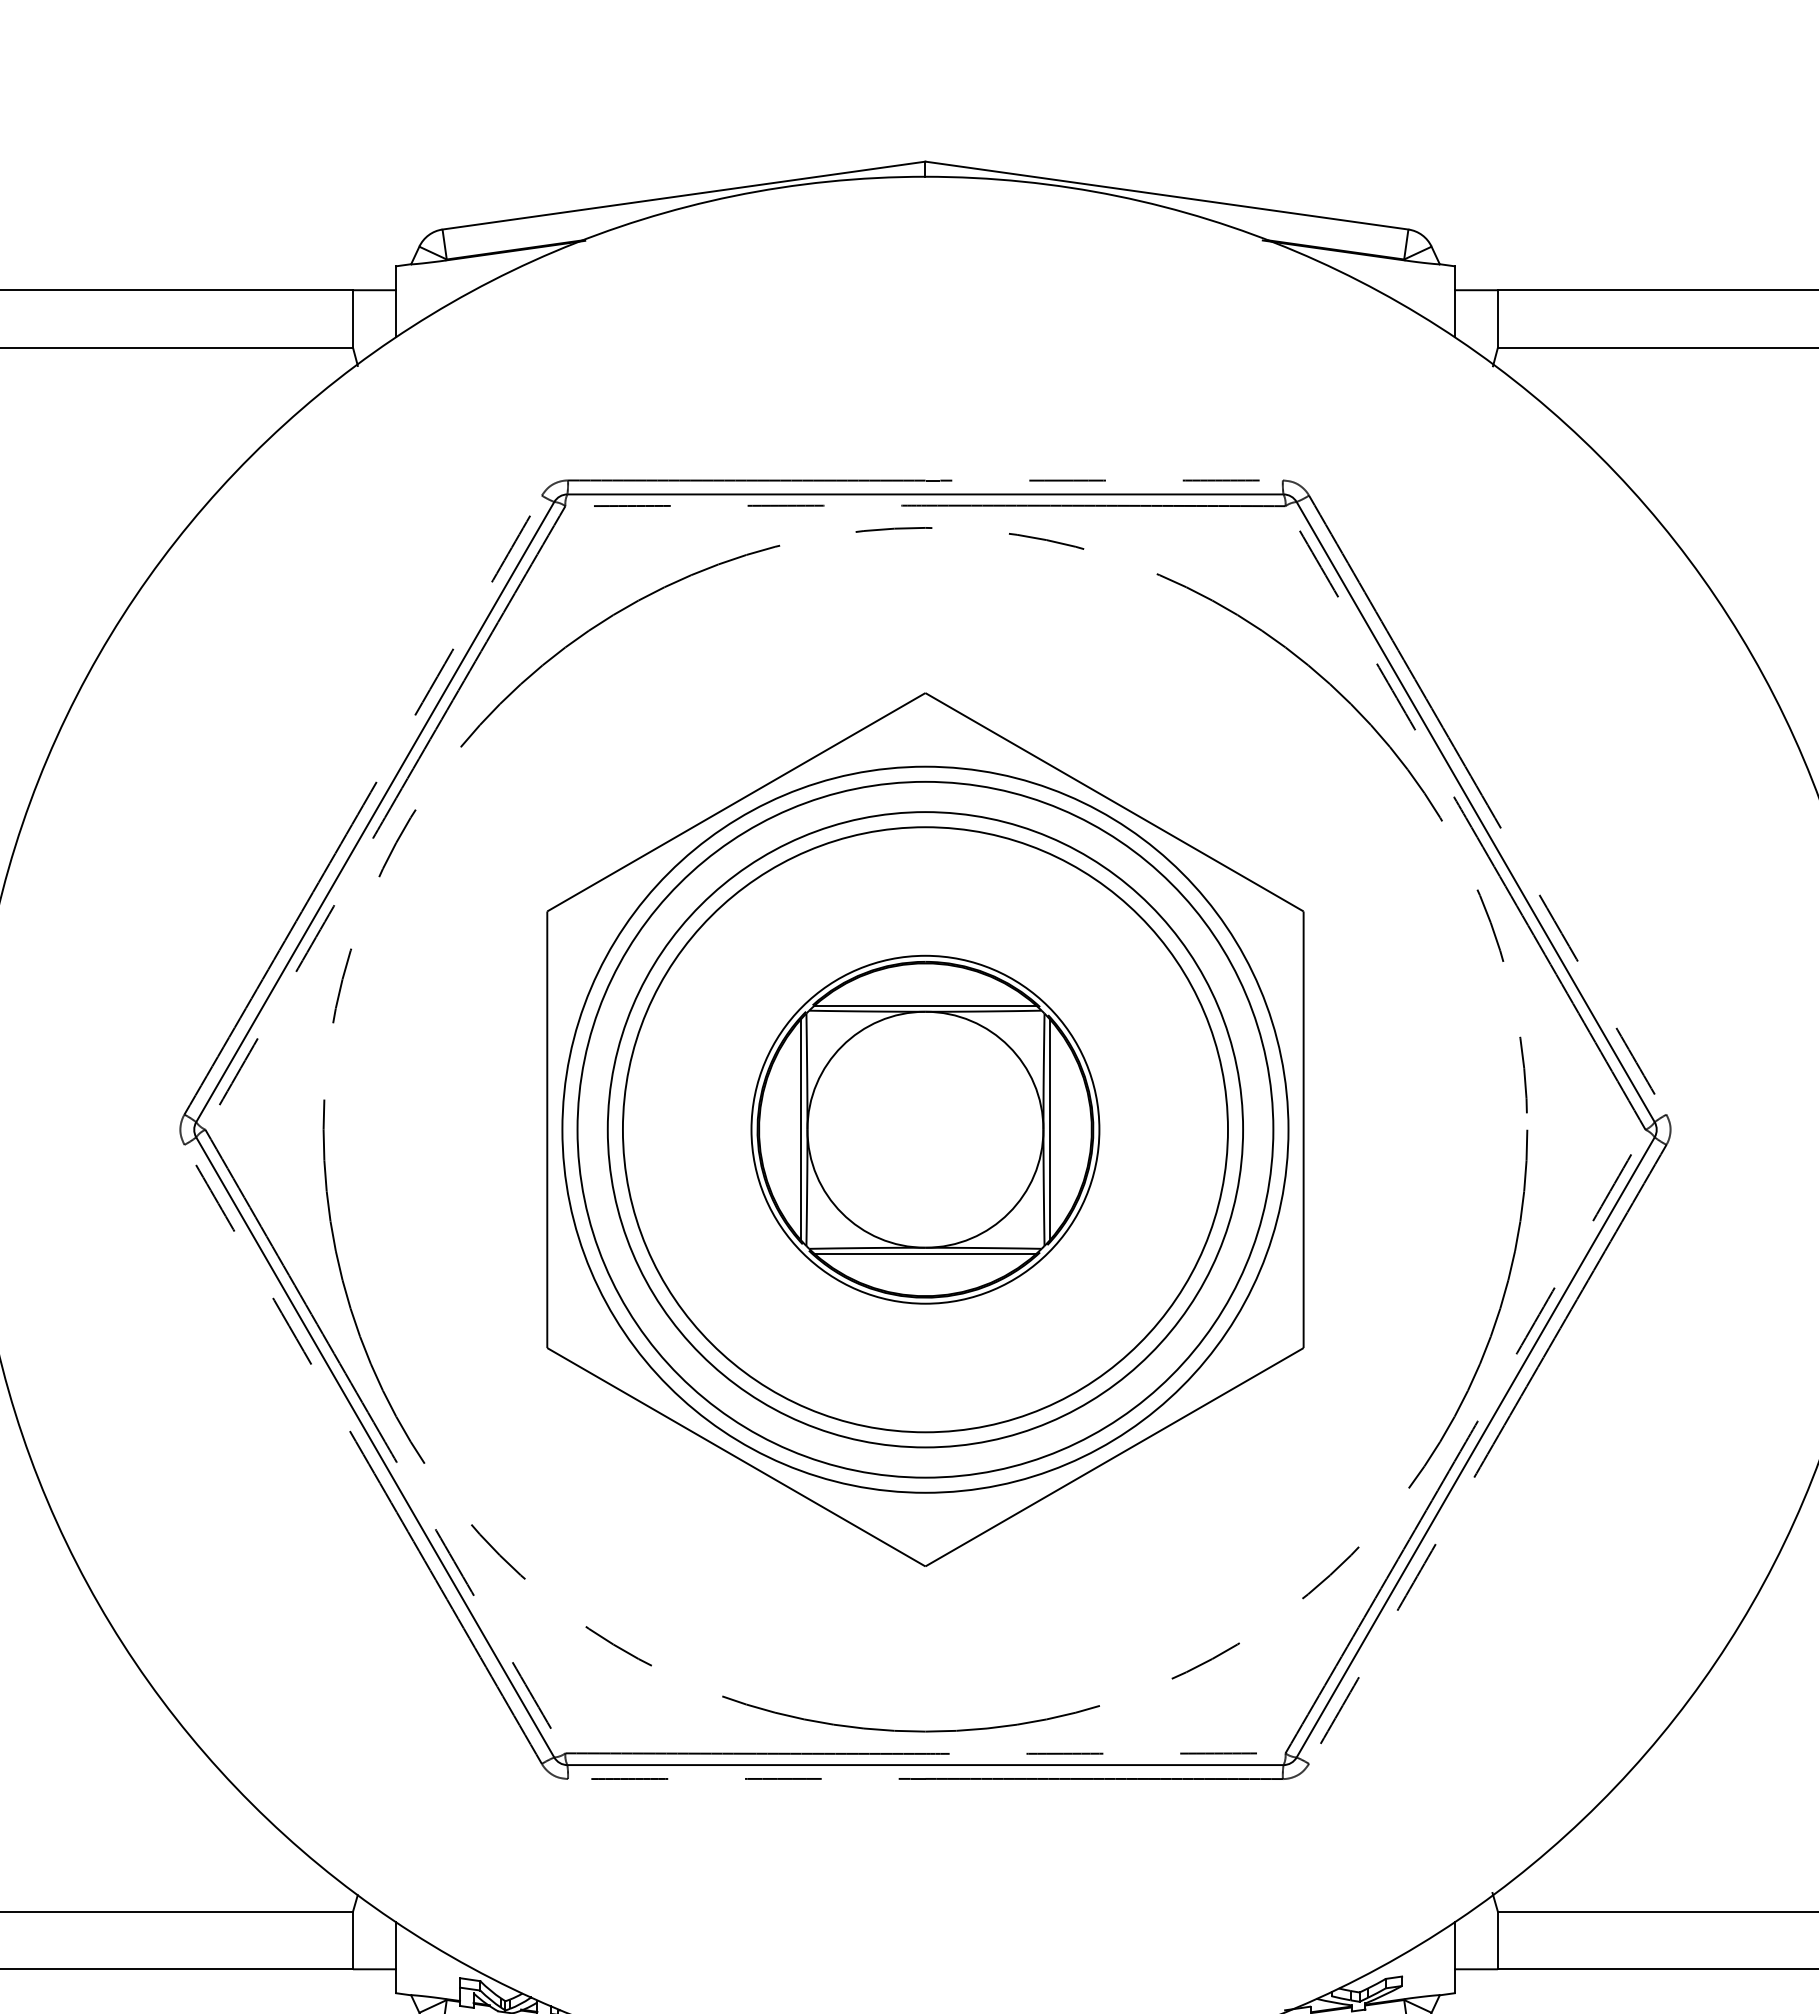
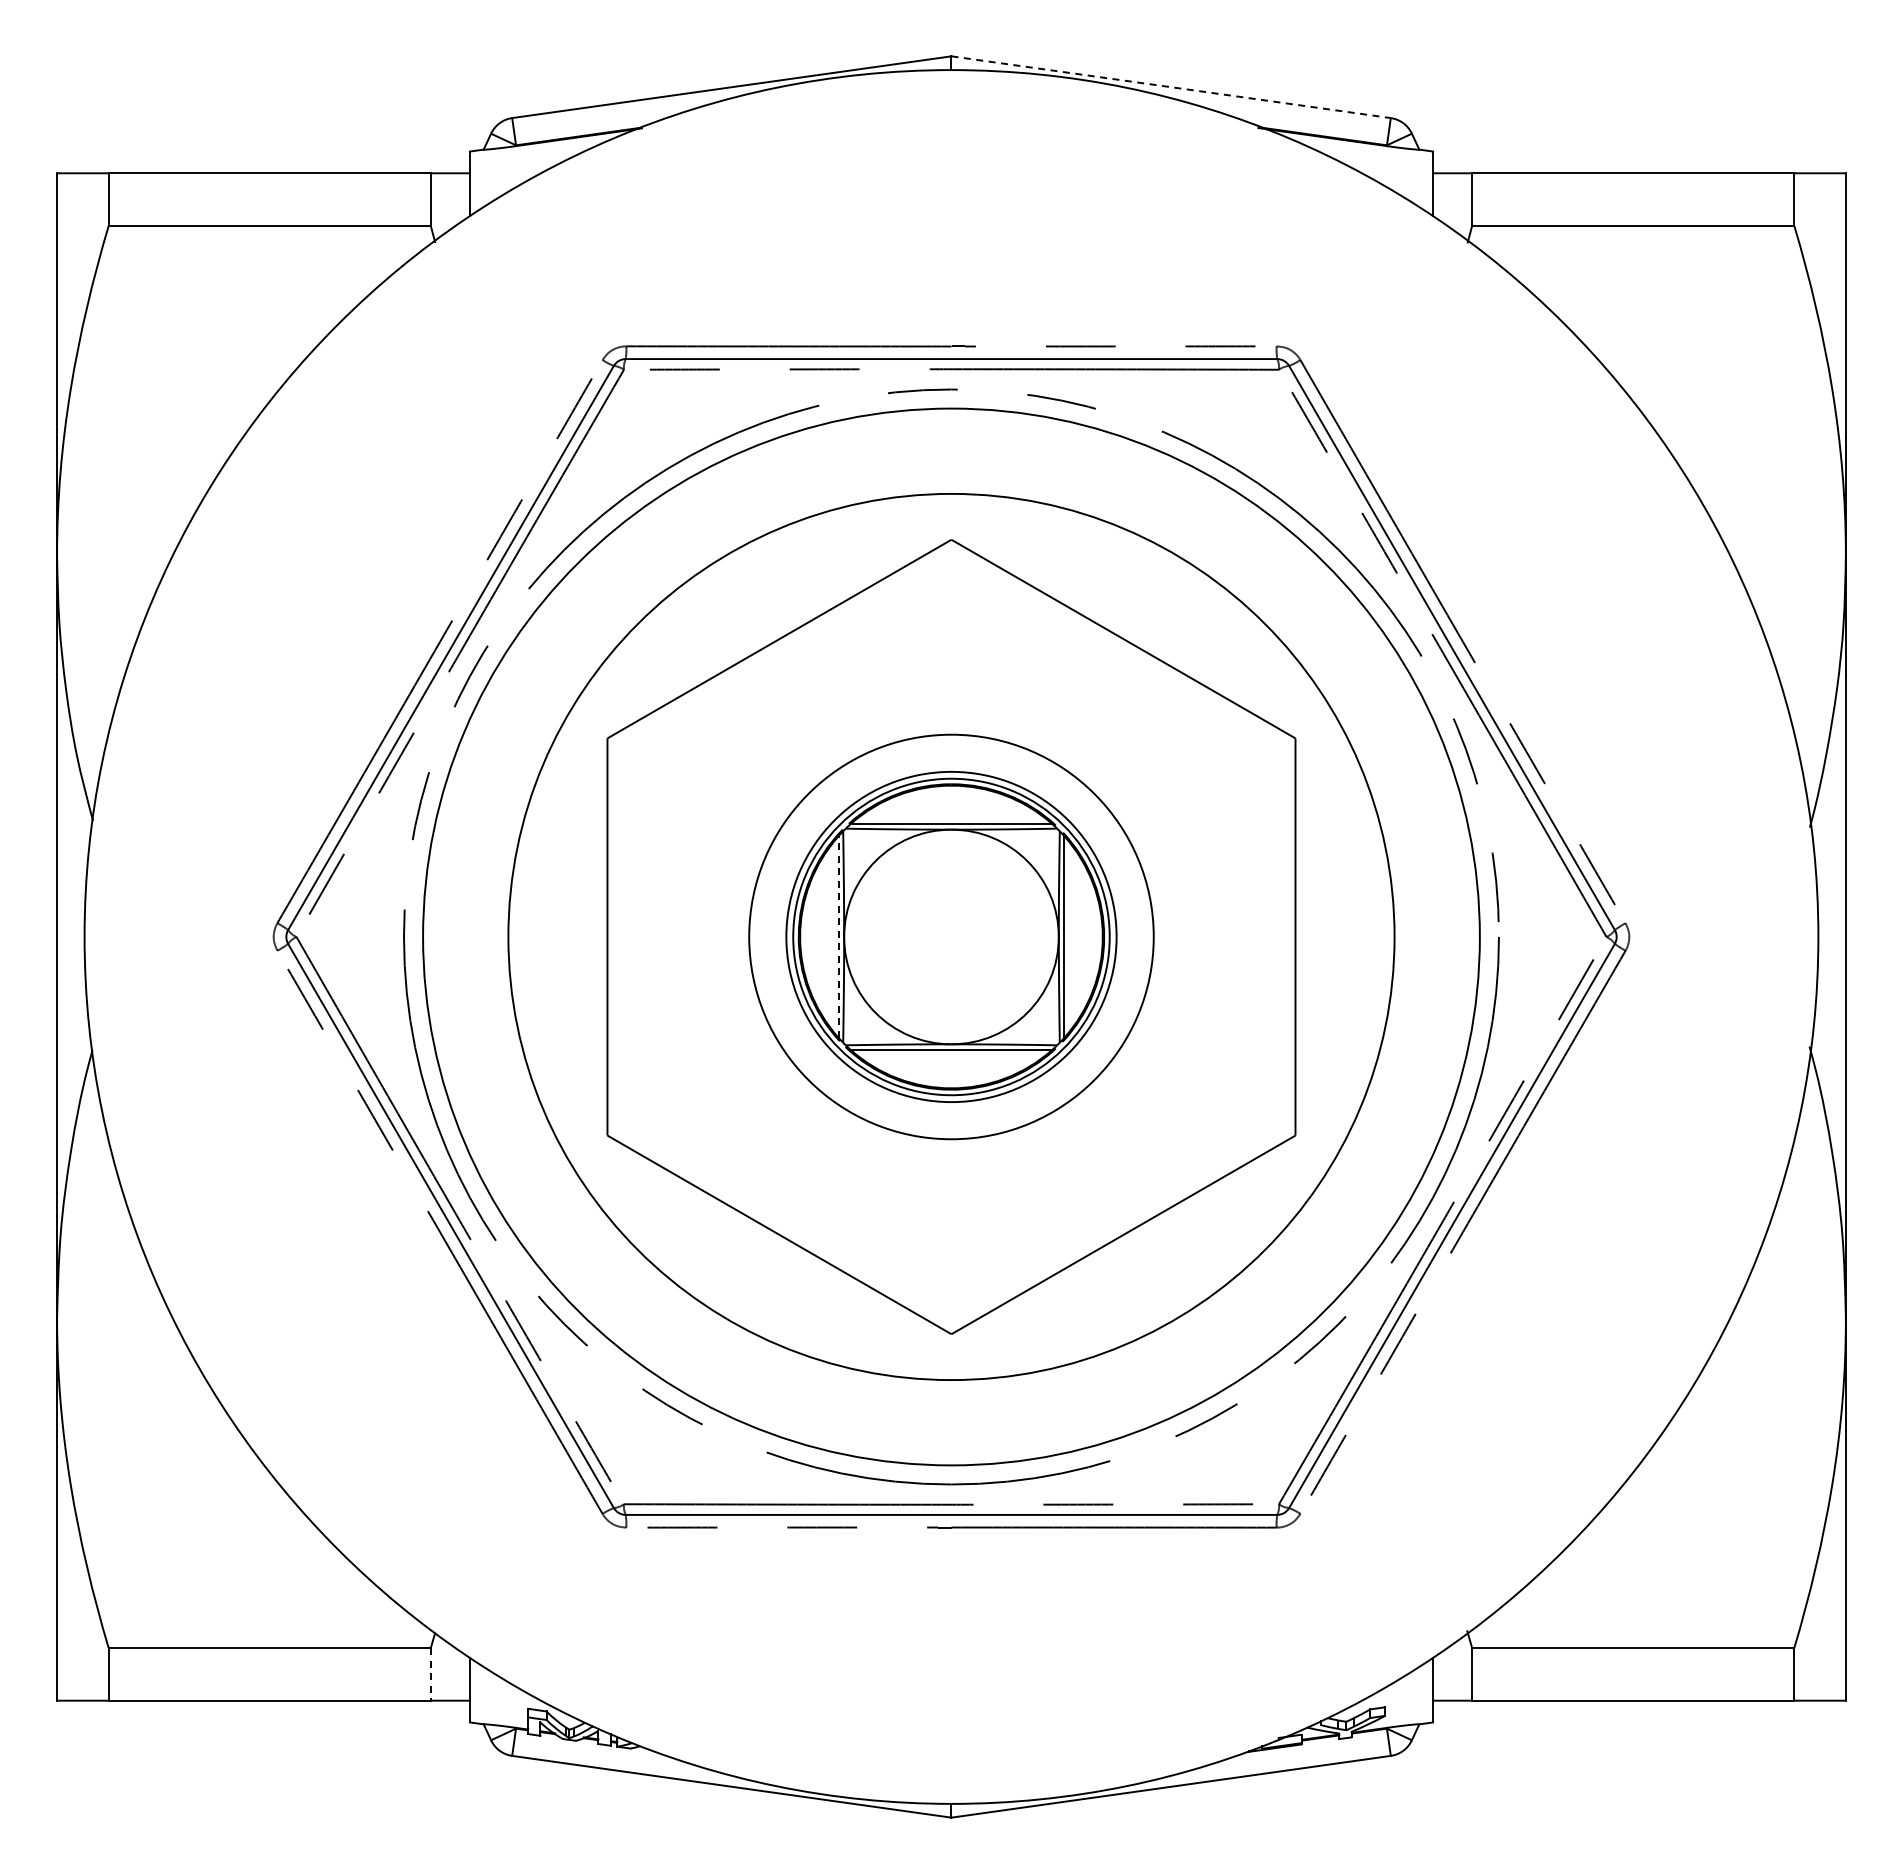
line: (1167, 195) -> (1171, 87), solid -> dashed
circle: (925, 1129) -> (951, 936), size x0.6
circle: (925, 1129) -> (951, 936), size x0.7
circle: (925, 1129) -> (951, 936), size x1.4
circle: (925, 1129) -> (951, 936), size x1.6
line: (801, 1130) -> (838, 937), solid -> dashed
line: (352, 1940) -> (430, 1674), solid -> dashed

